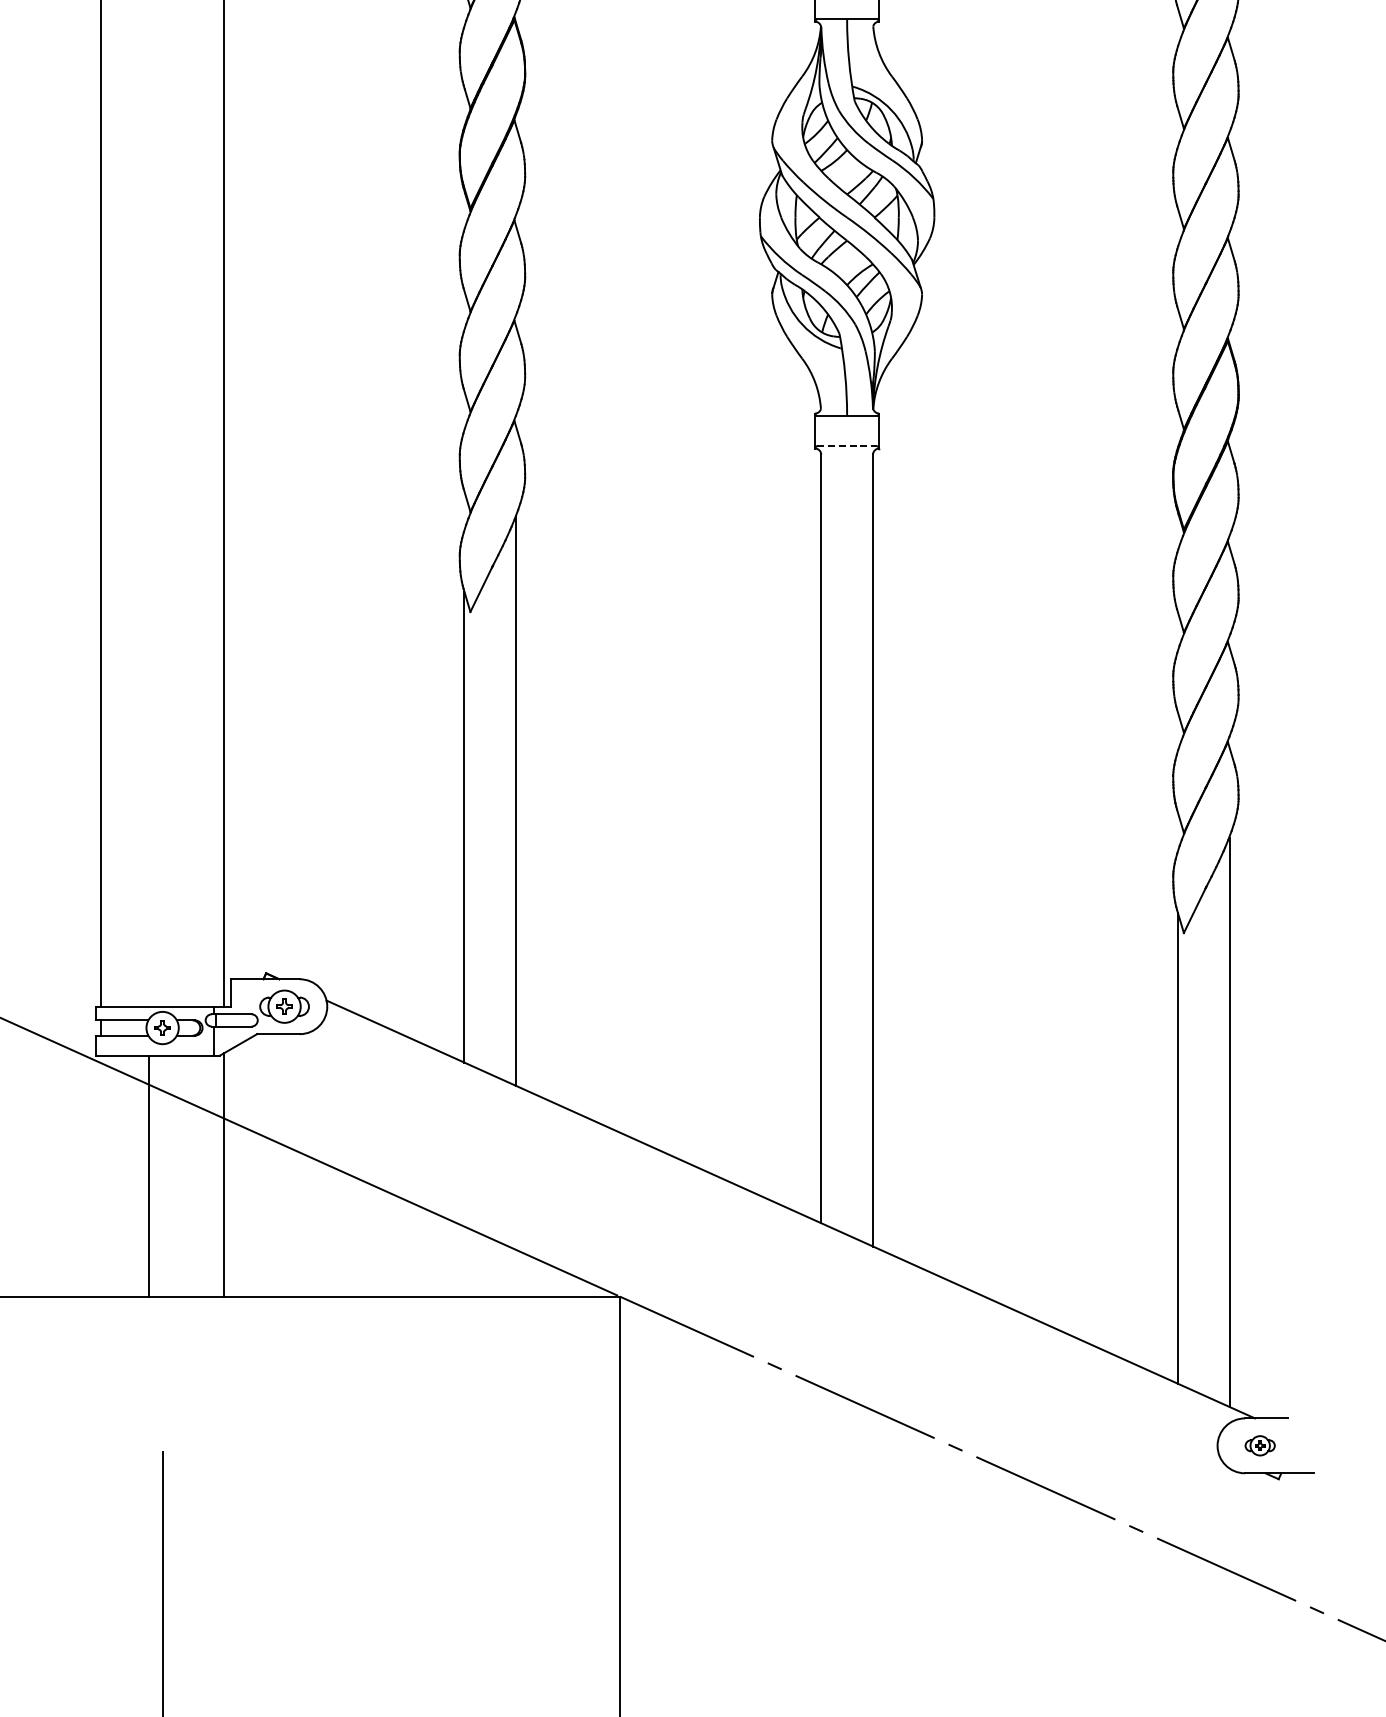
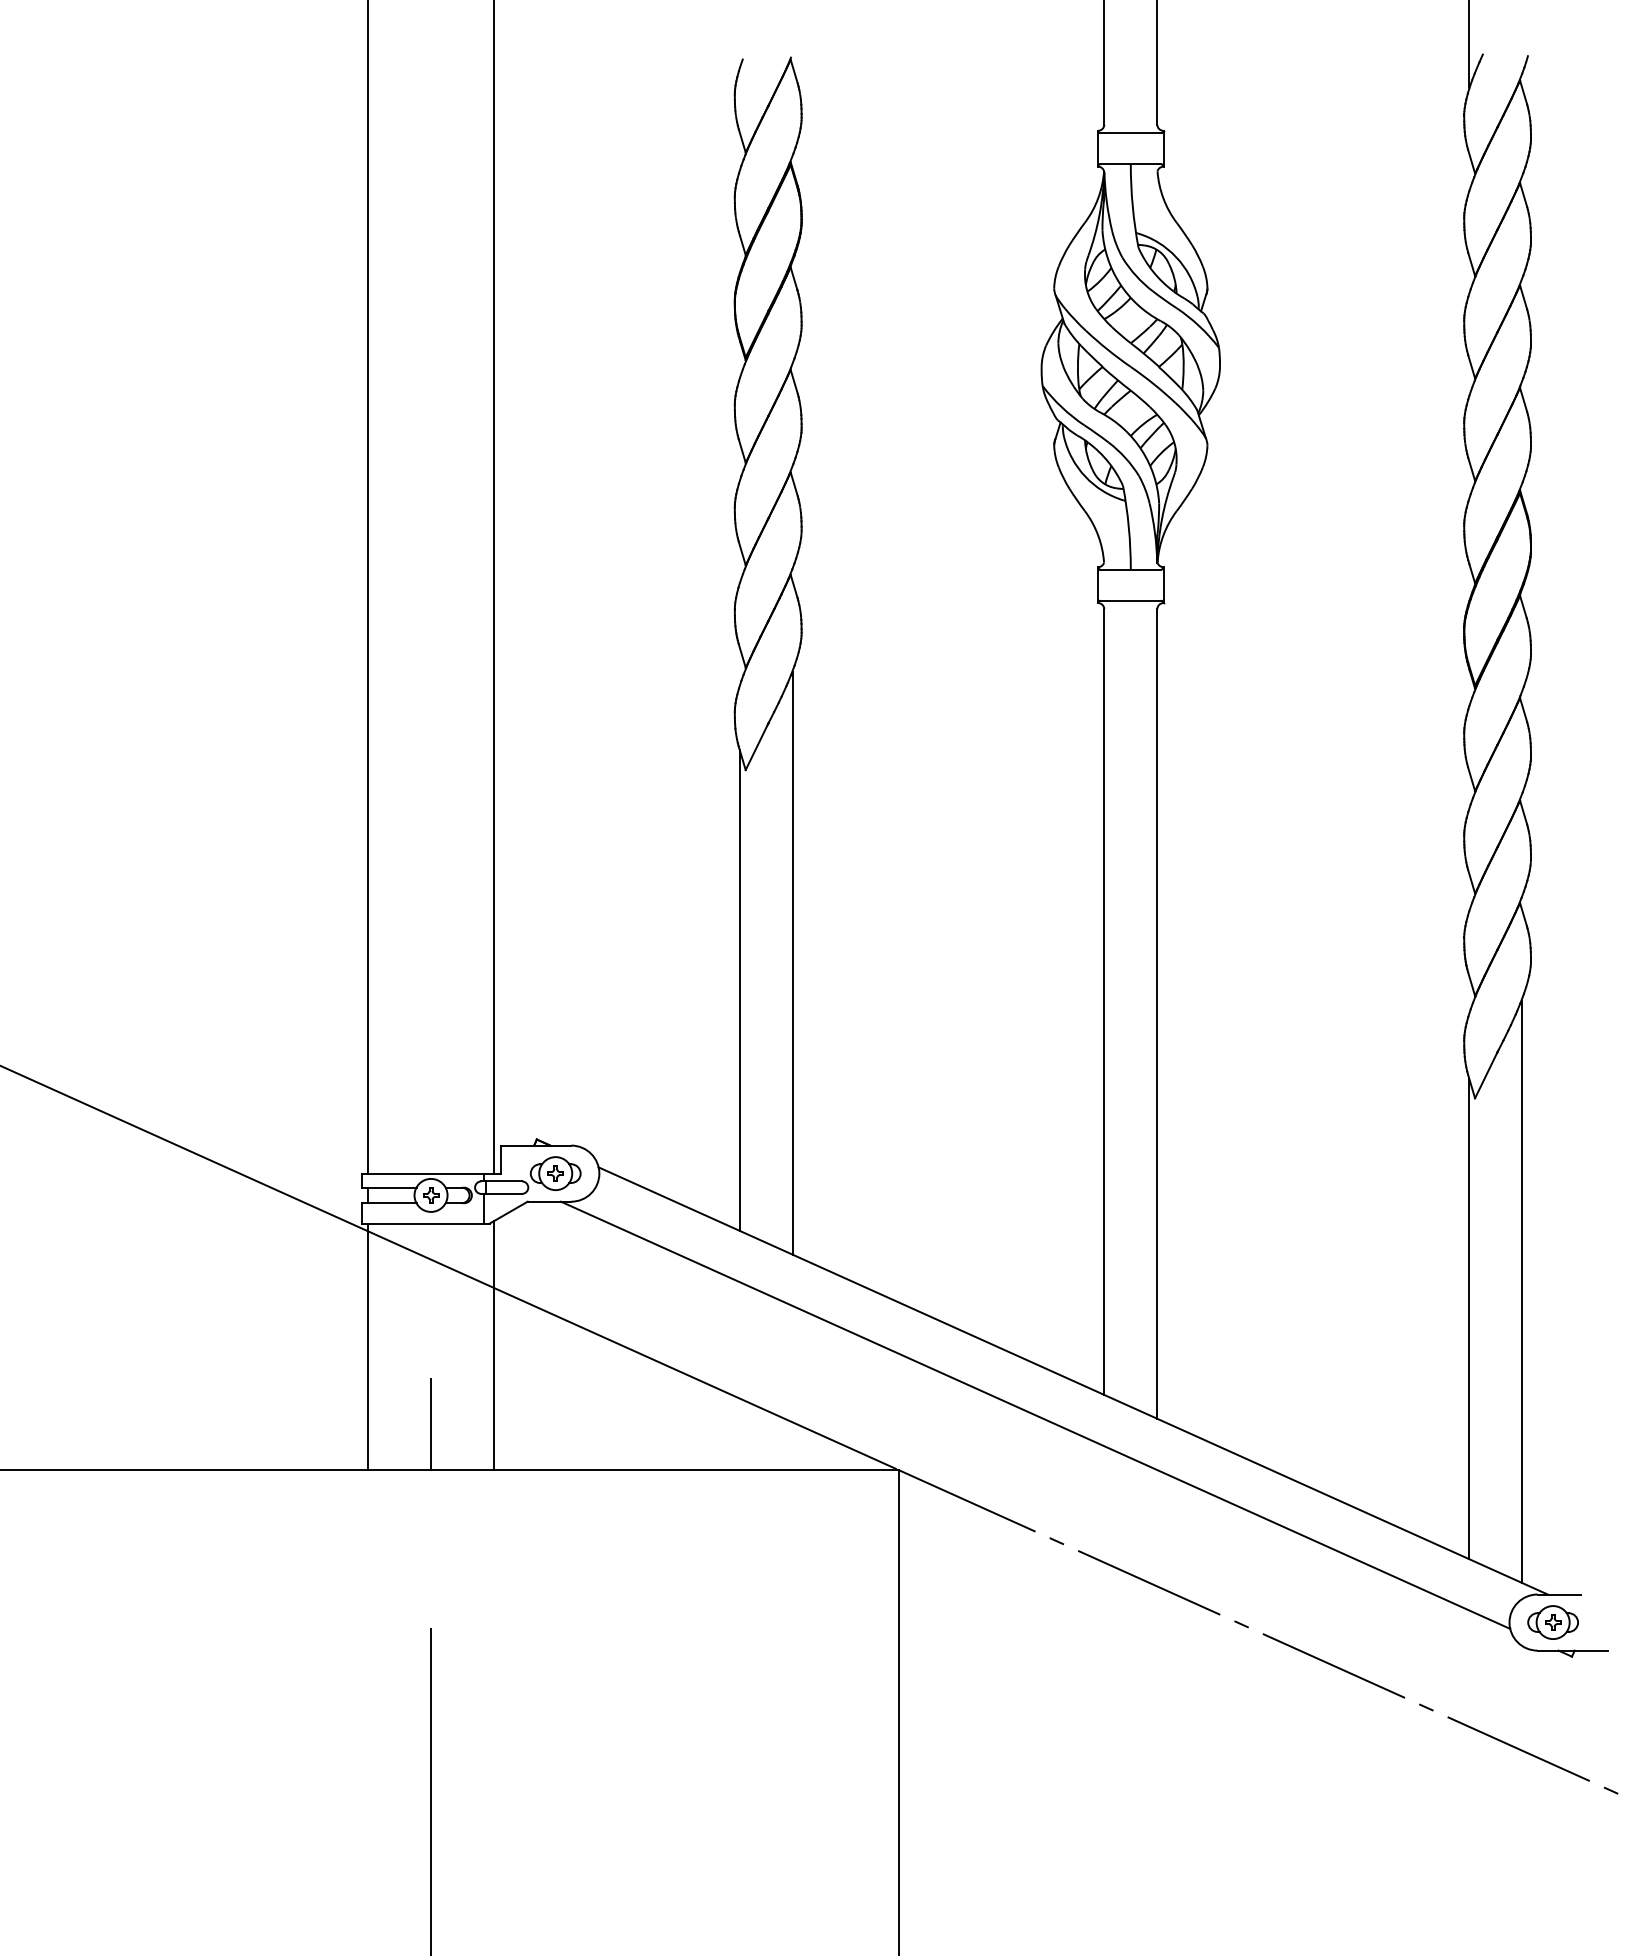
line: (847, 446) -> (1131, 600), dashed -> solid
line: (148, 1175) -> (367, 1346), moved
line: (753, 1242) -> (1035, 1414), added
line: (163, 1251) -> (431, 1423), added
part: (1259, 1445) -> (1552, 1622), size x1.67

